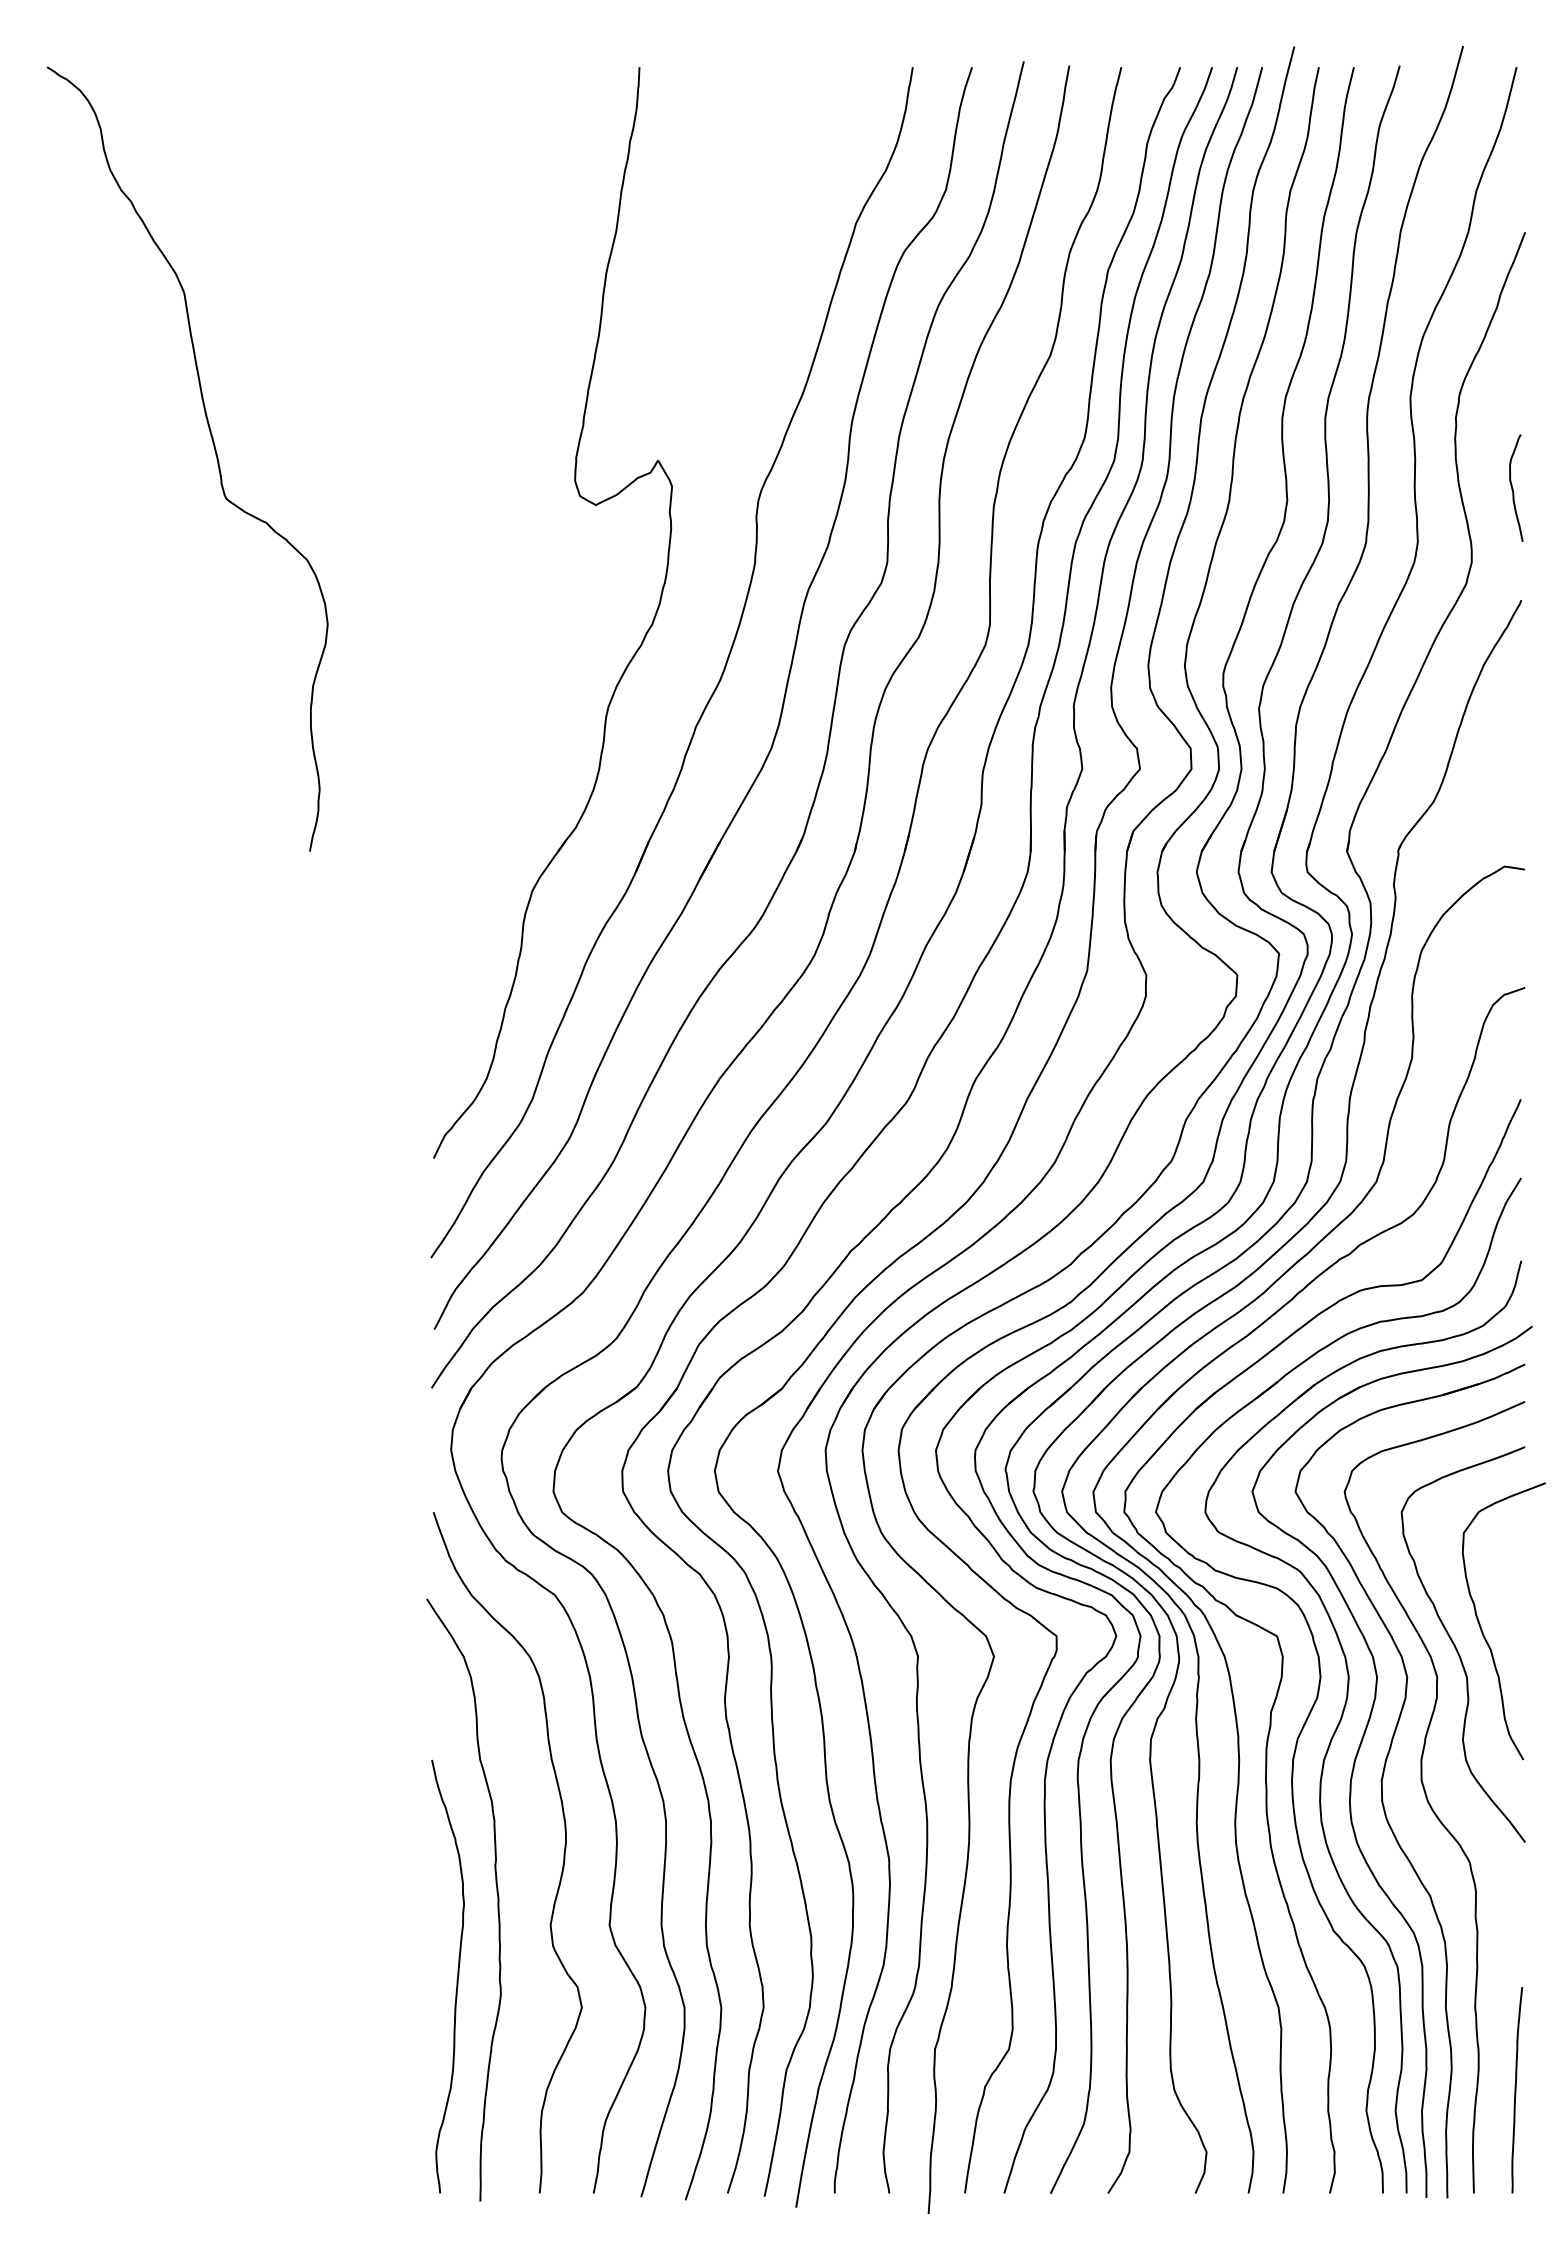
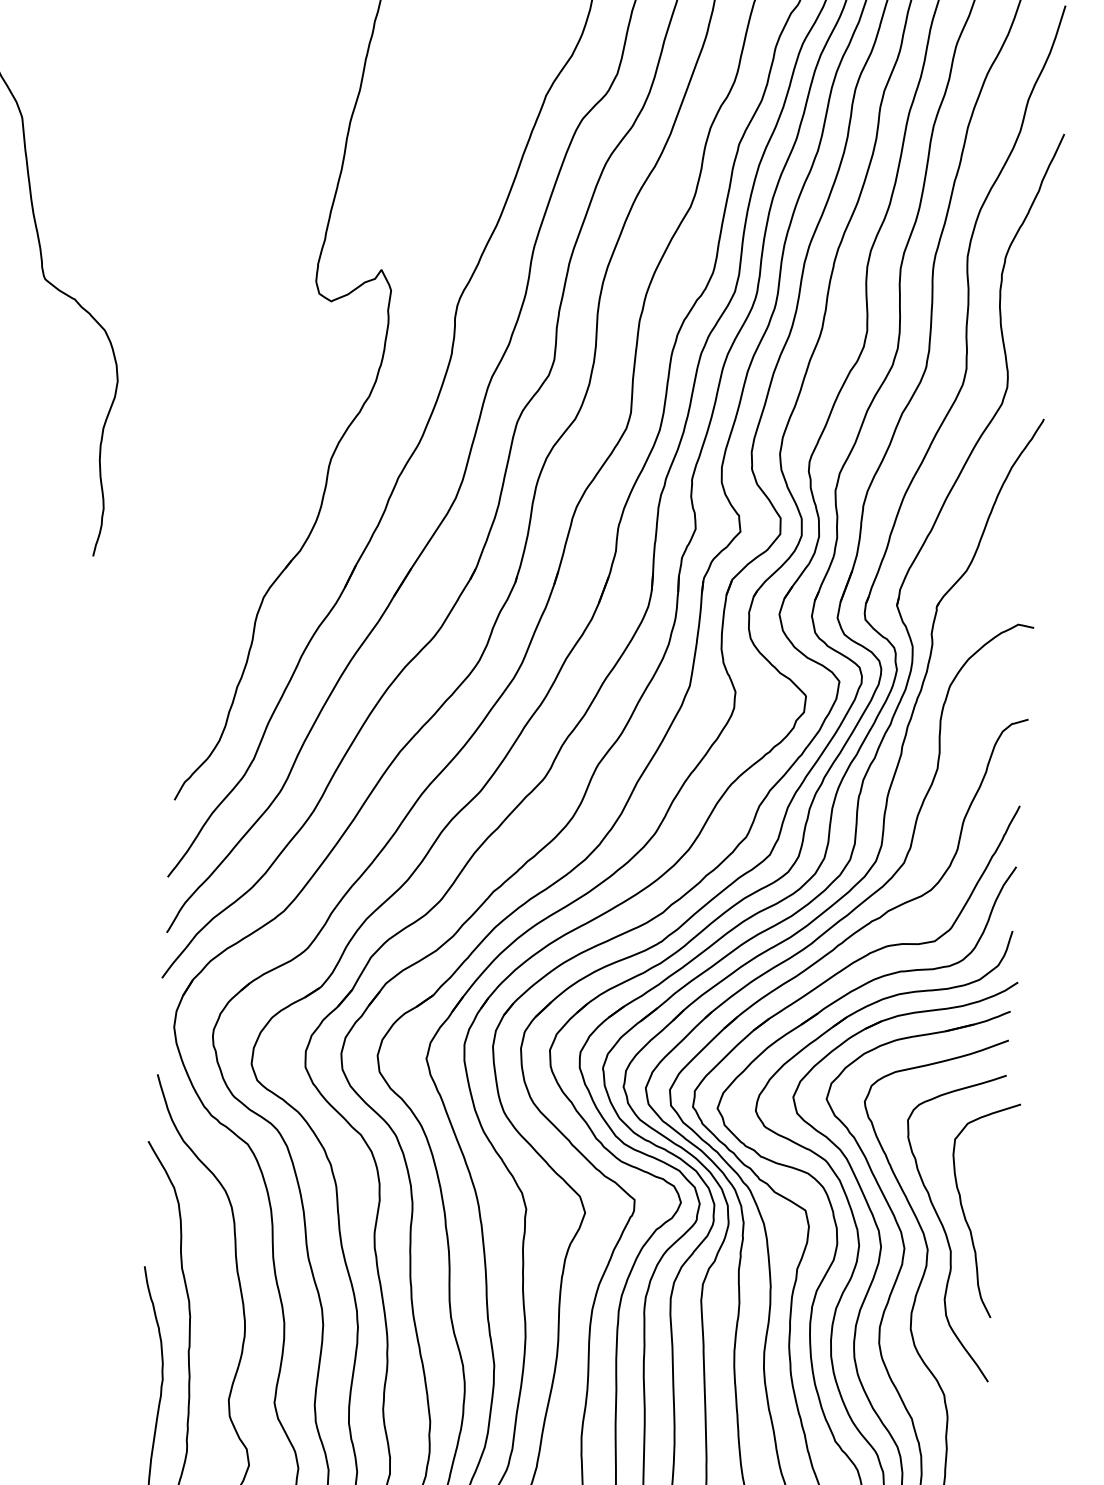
curve: (1513, 488) -> (1043, 332), removed

